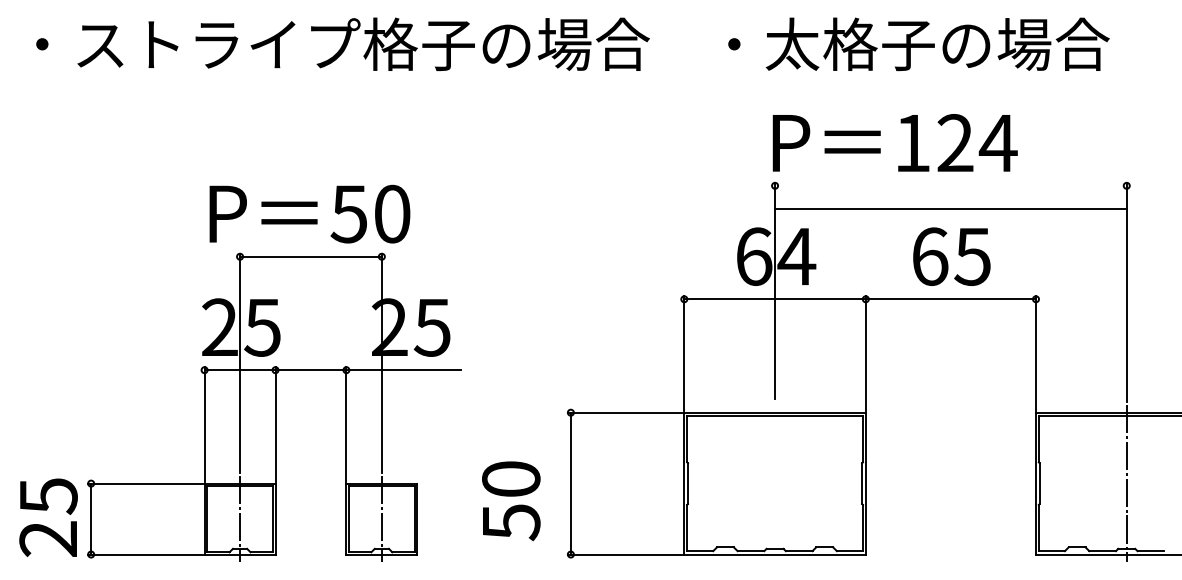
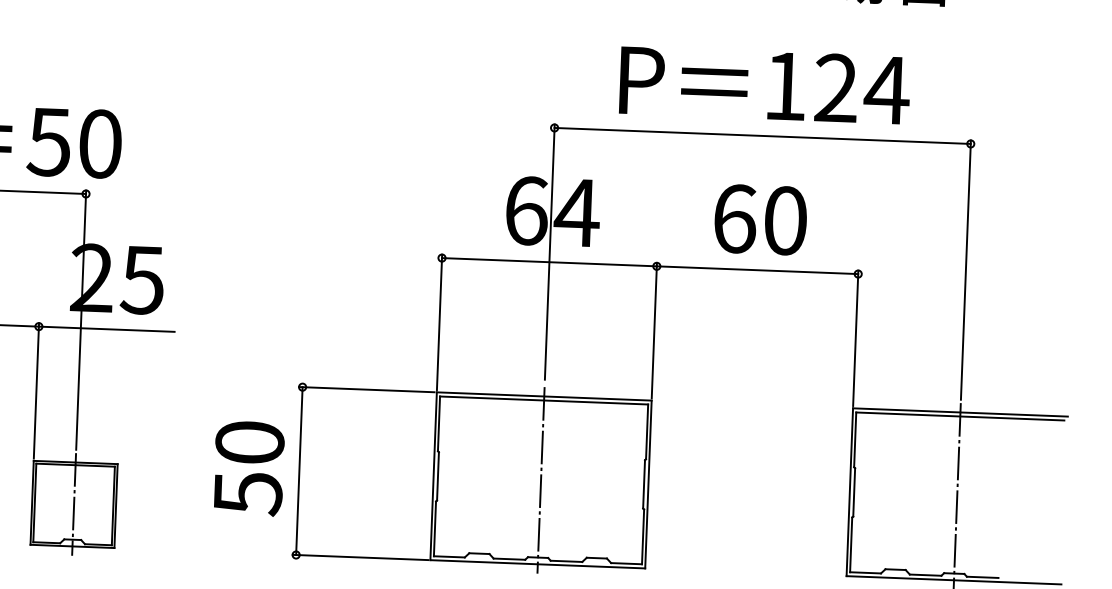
text: (894, 142) -> (764, 84), moved
line: (950, 208) -> (762, 135), moved
text: (972, 256) -> (785, 220), 65 -> 60
line: (775, 483) -> (541, 480), added
text: (511, 501) -> (249, 469), moved

